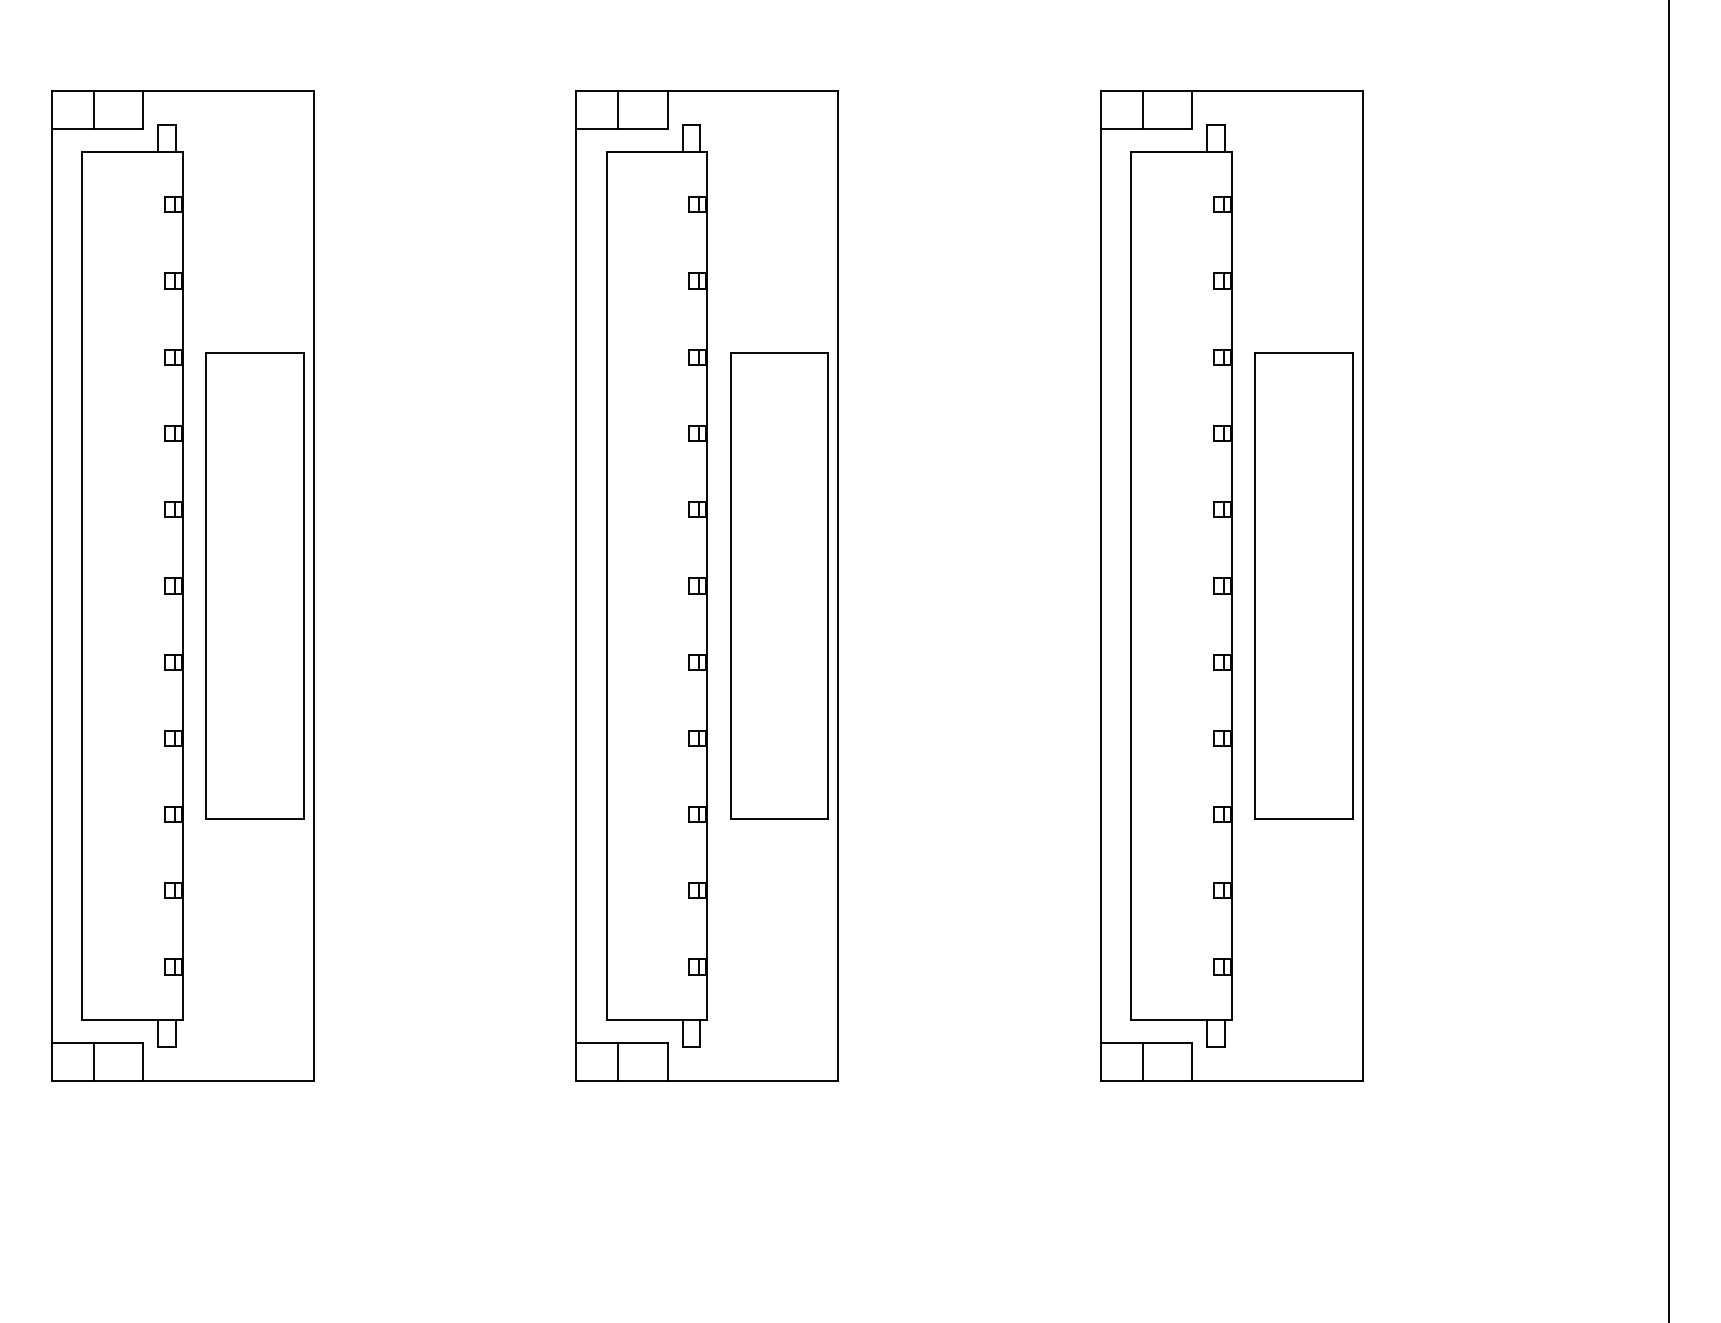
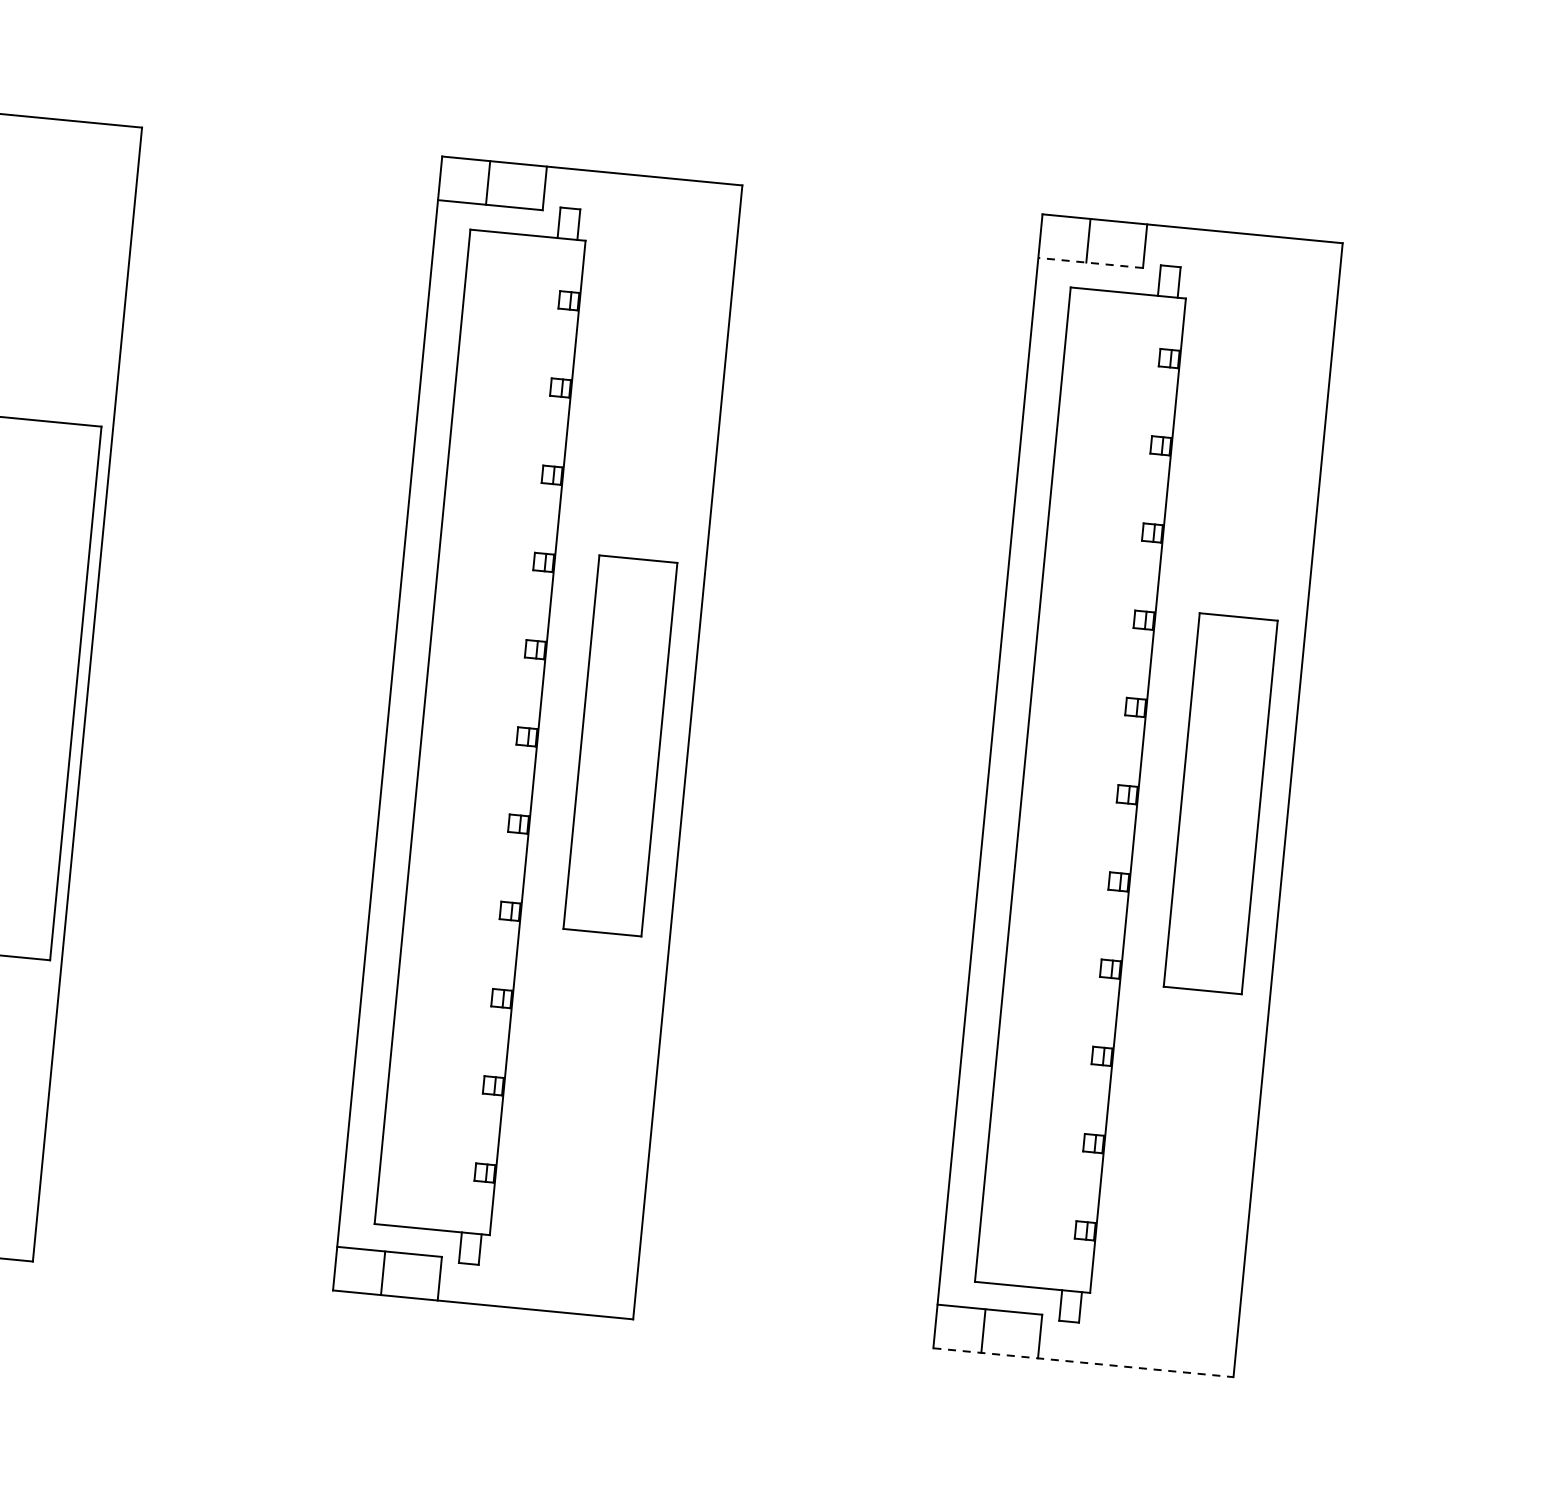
line: (1146, 128) -> (1090, 262), solid -> dashed
part: (779, 585) -> (620, 745), size x0.7
part: (1303, 585) -> (1220, 803), size x0.7
line: (1232, 1081) -> (1084, 1363), solid -> dashed

